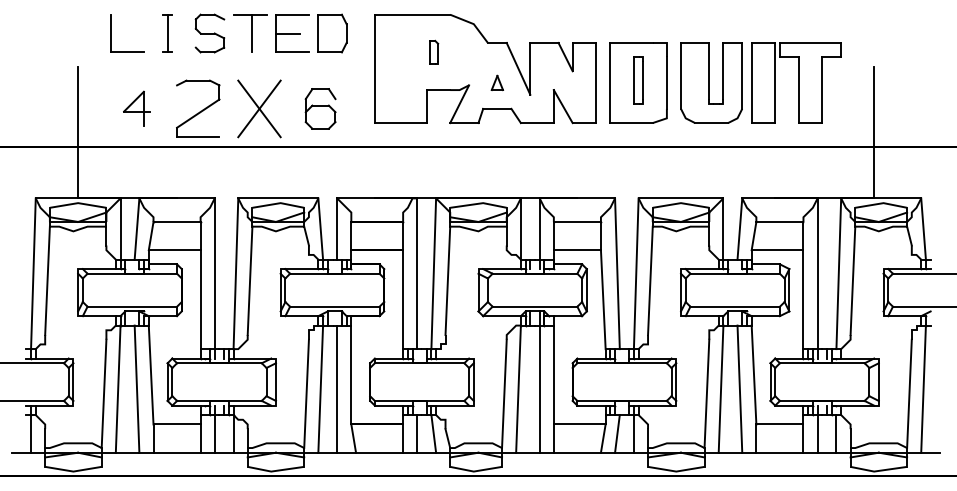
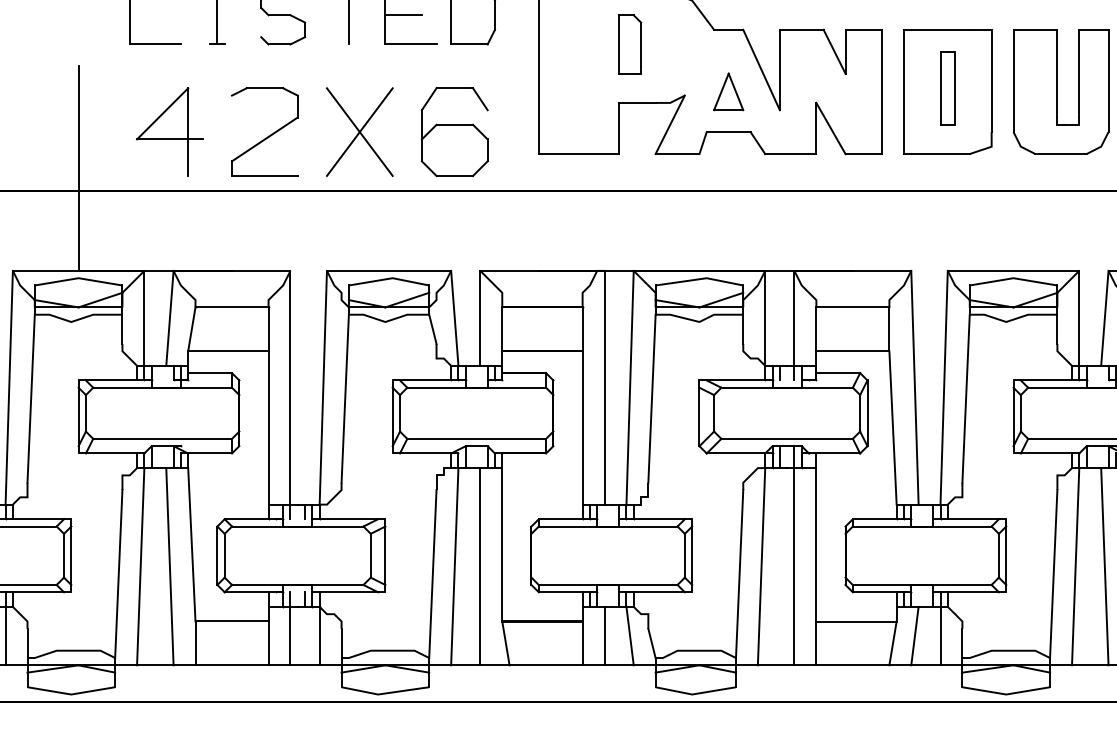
part: (433, 51) -> (629, 43), size x1.67
part: (497, 82) -> (728, 91), size x1.67
part: (136, 108) -> (169, 131), size x1.67
part: (320, 108) -> (454, 131), size x1.43

